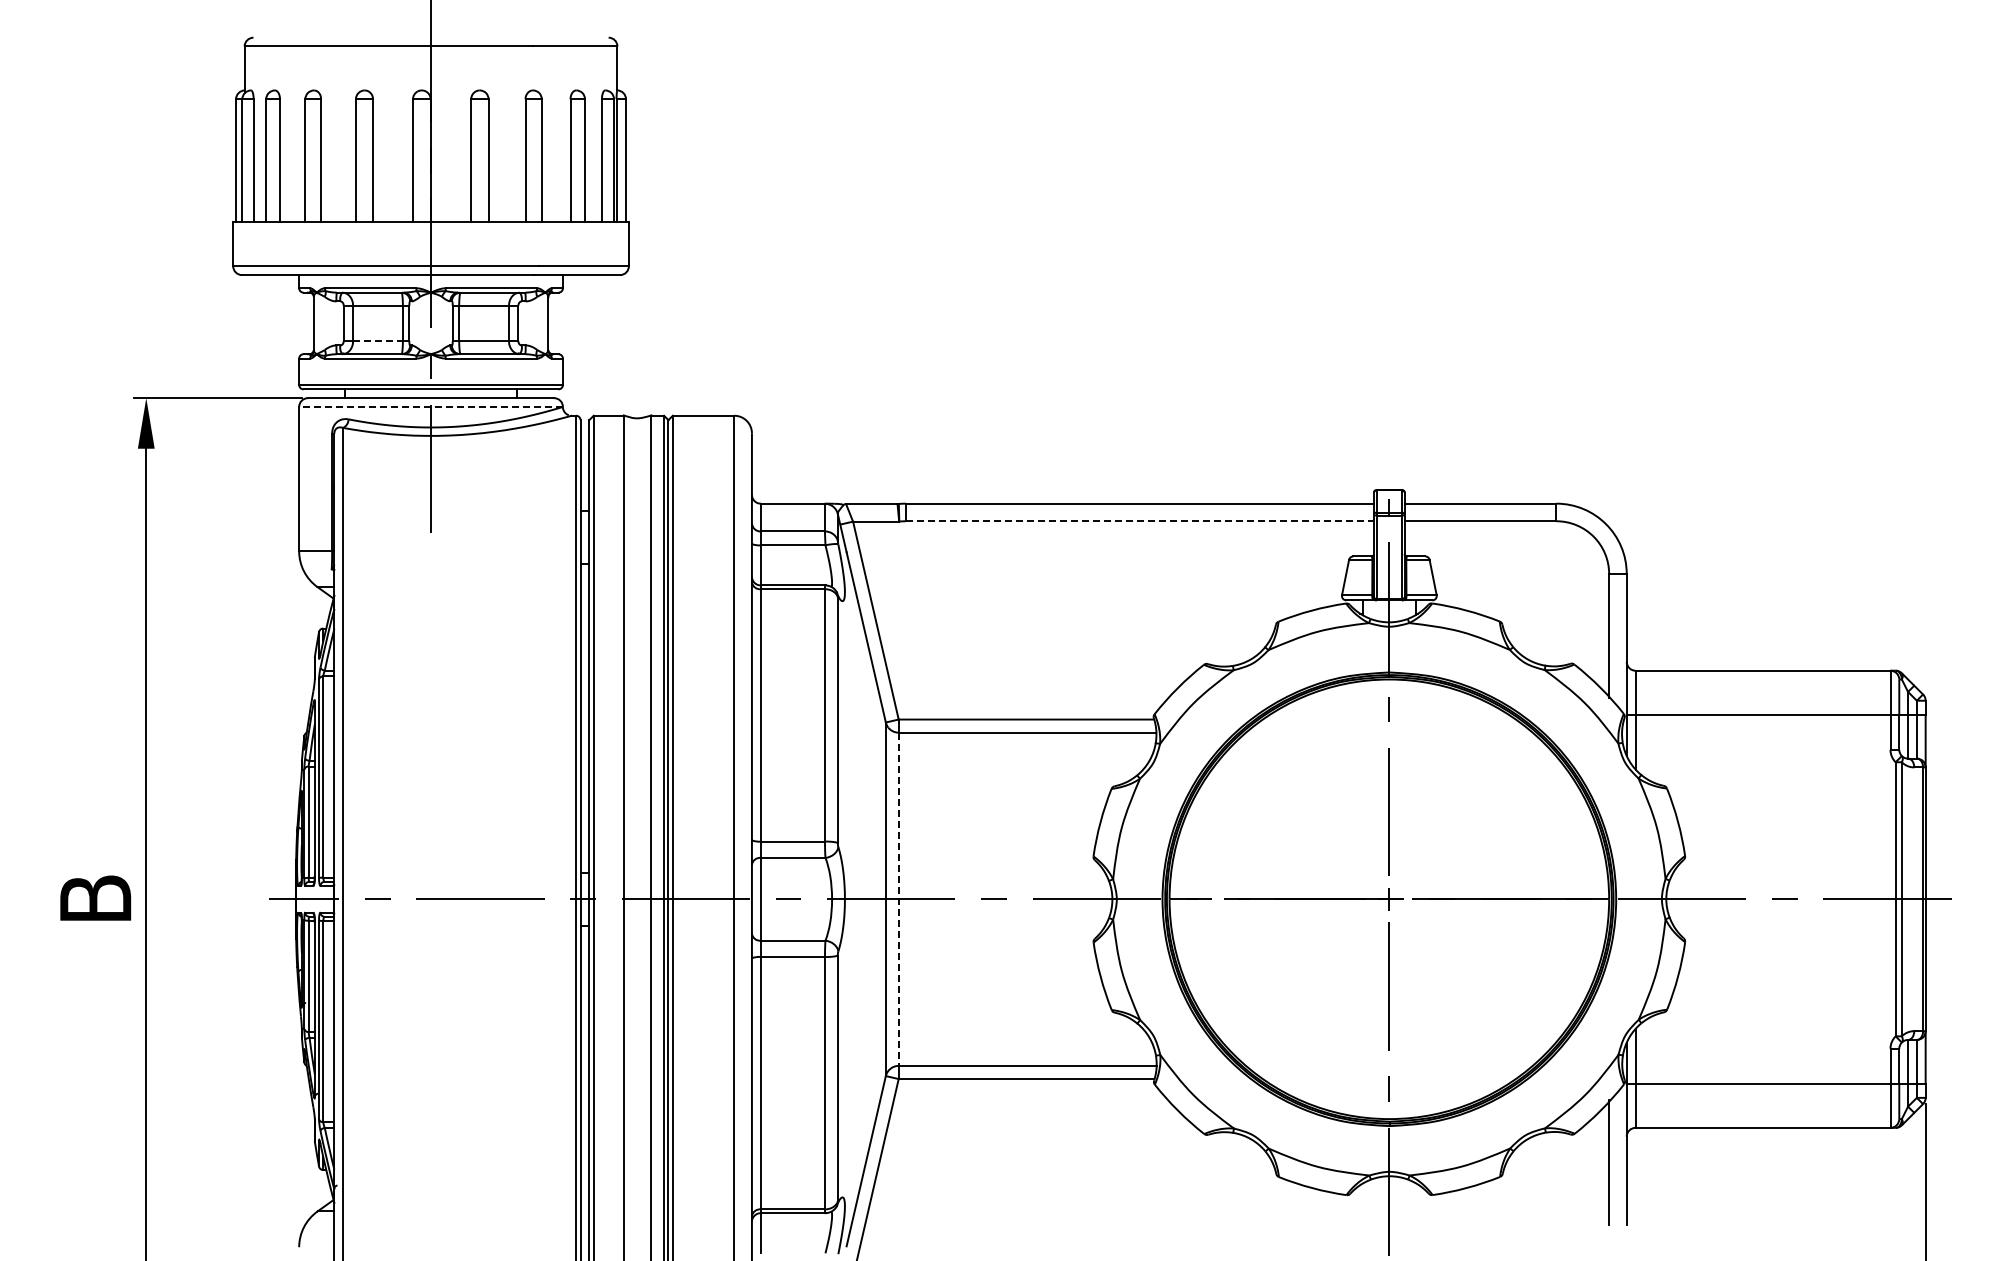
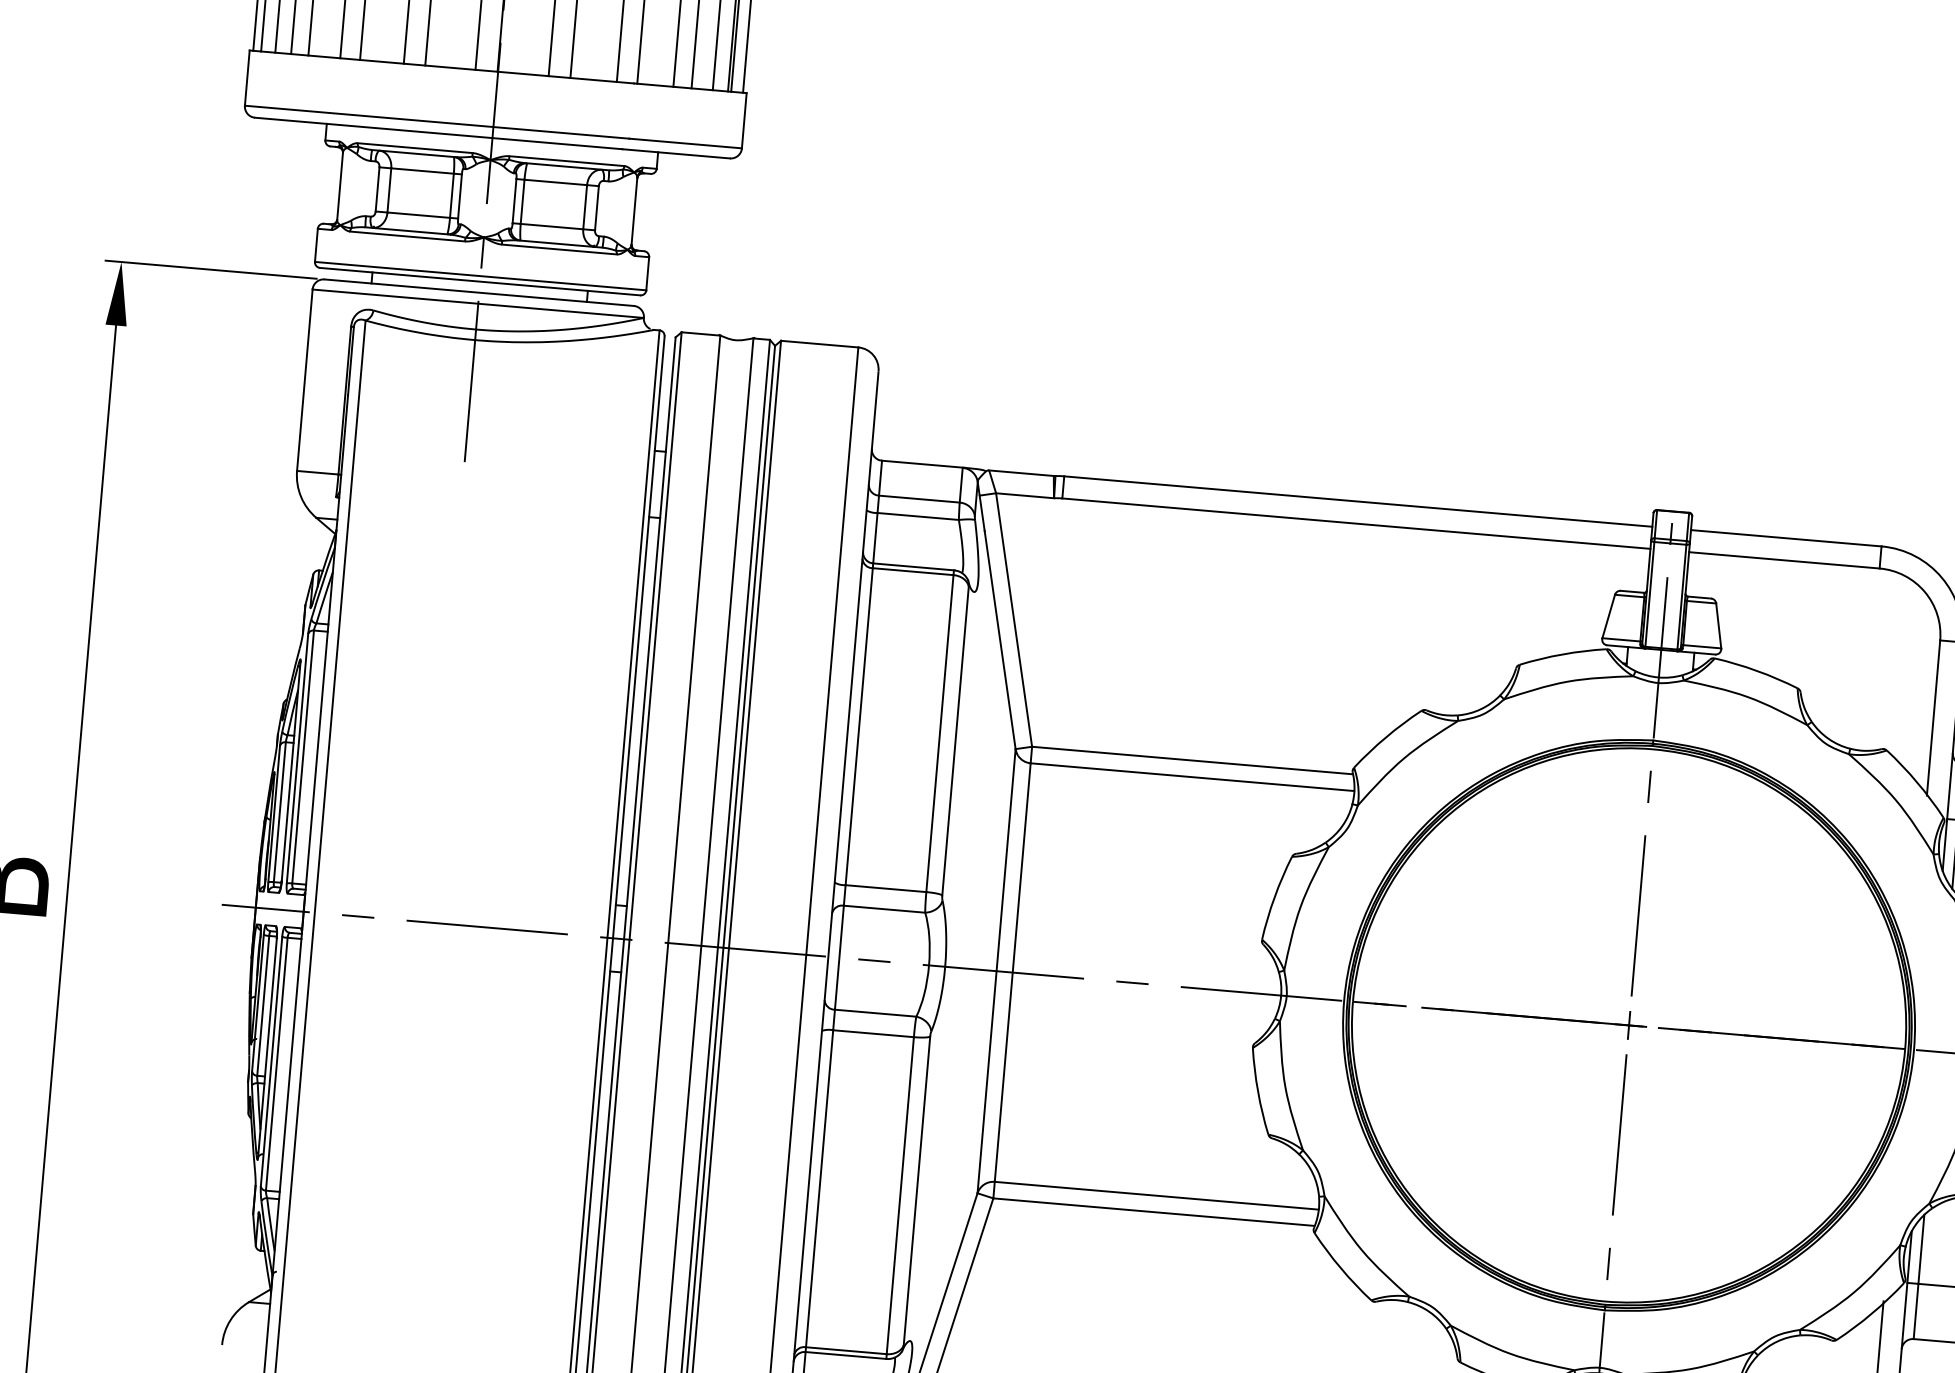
line: (378, 341) -> (419, 215), dashed -> solid
line: (431, 406) -> (478, 303), dashed -> solid
line: (1140, 521) -> (1357, 524), dashed -> solid
line: (898, 899) -> (1012, 972), dashed -> solid

